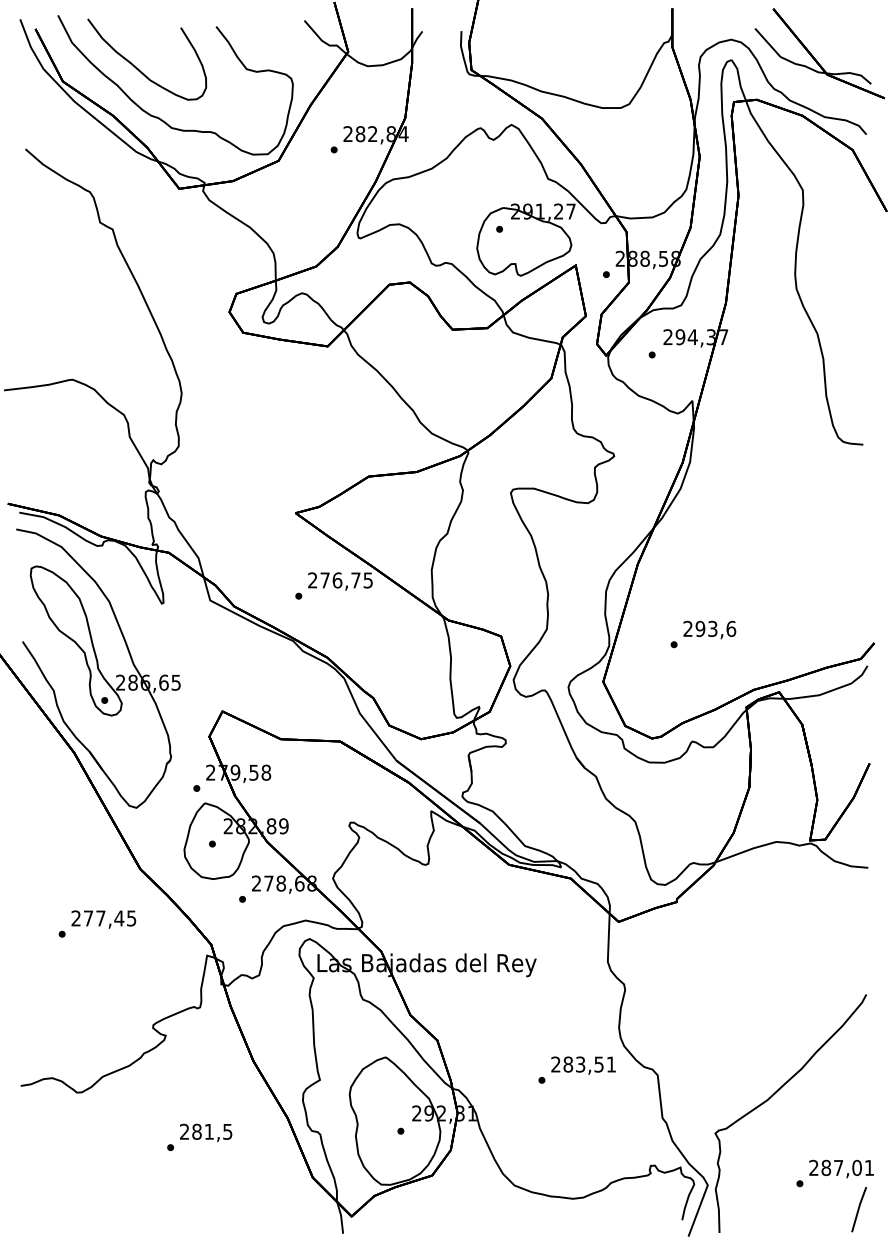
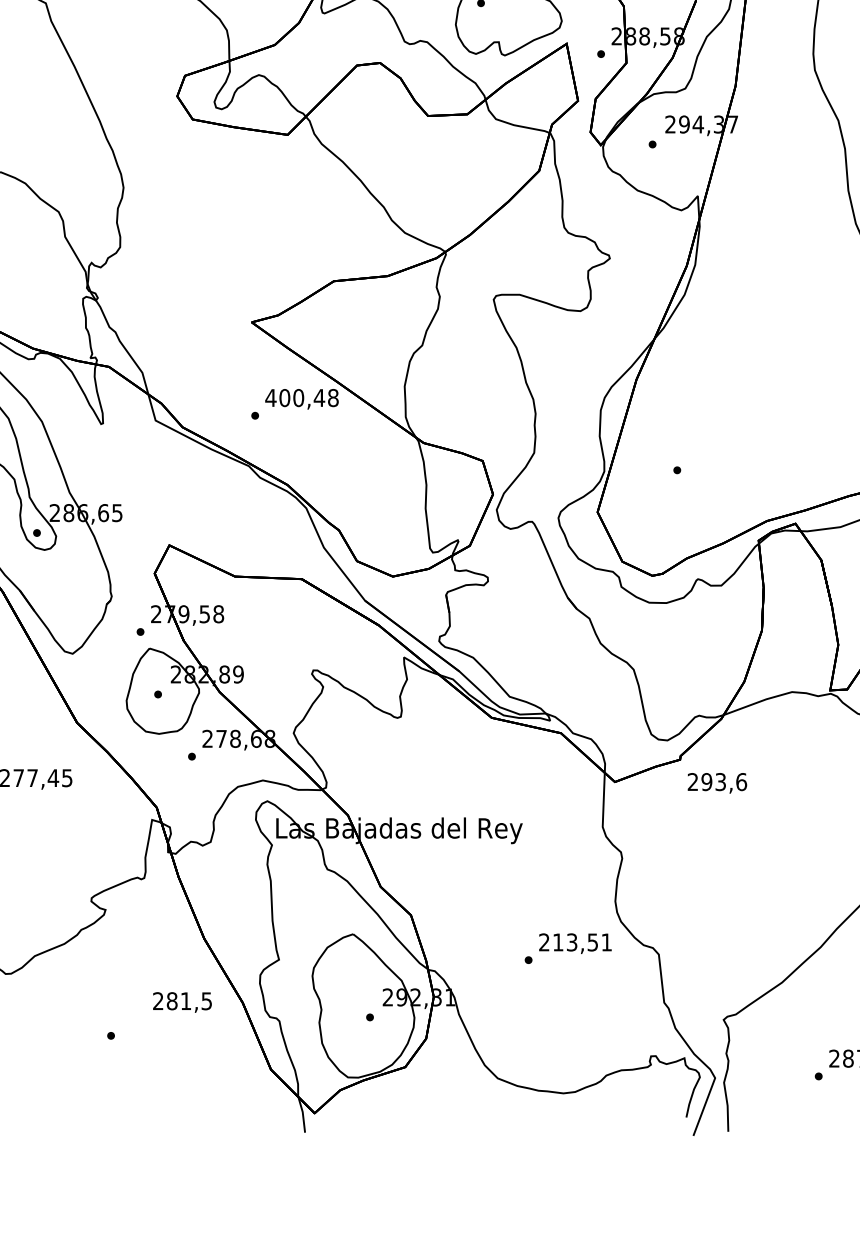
text: (340, 580) -> (302, 398), 276,75 -> 400,48
text: (709, 629) -> (717, 782), moved
text: (568, 1064) -> (558, 942), 283,51 -> 213,51
text: (206, 1132) -> (182, 1001), moved

